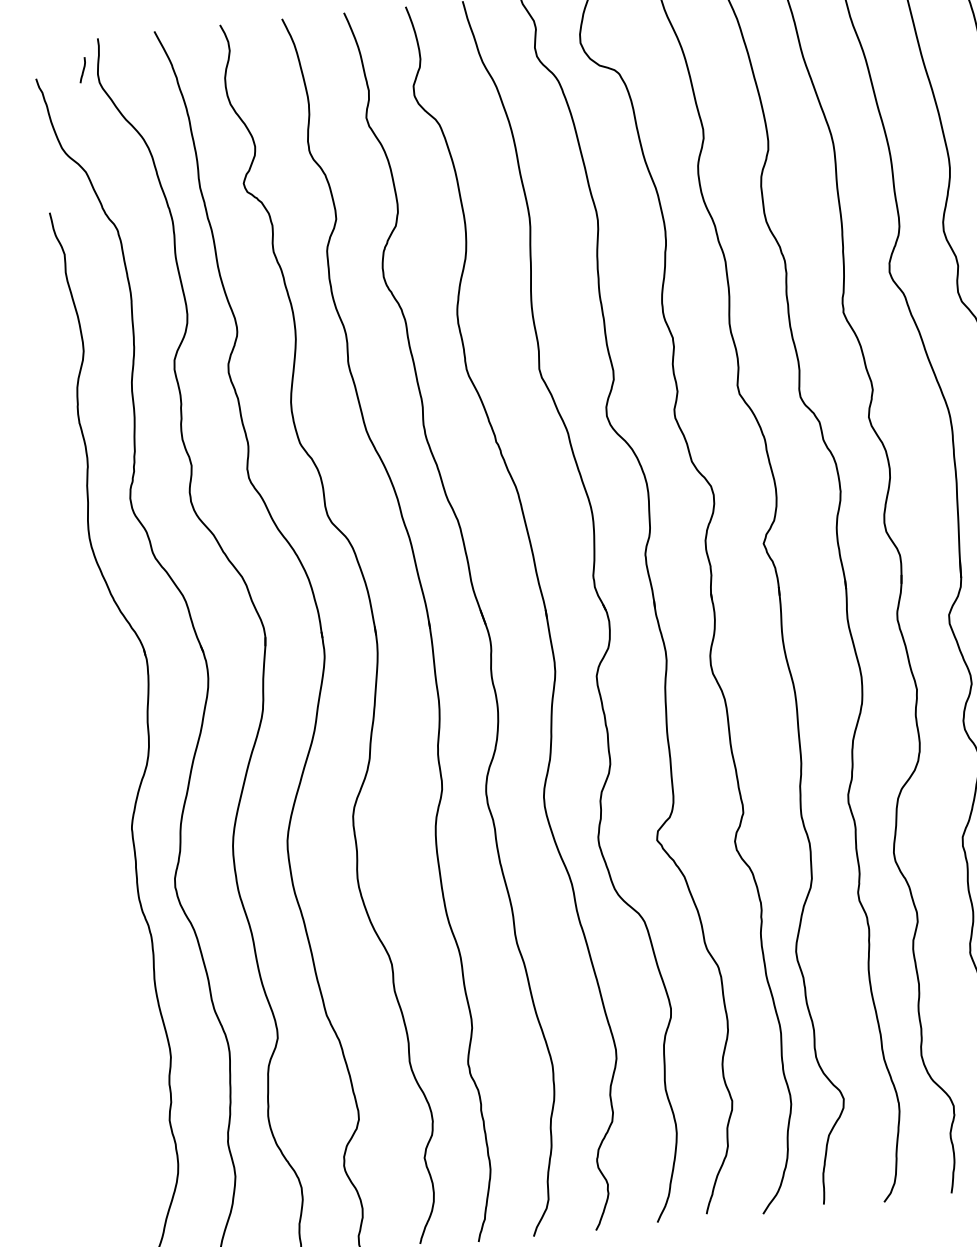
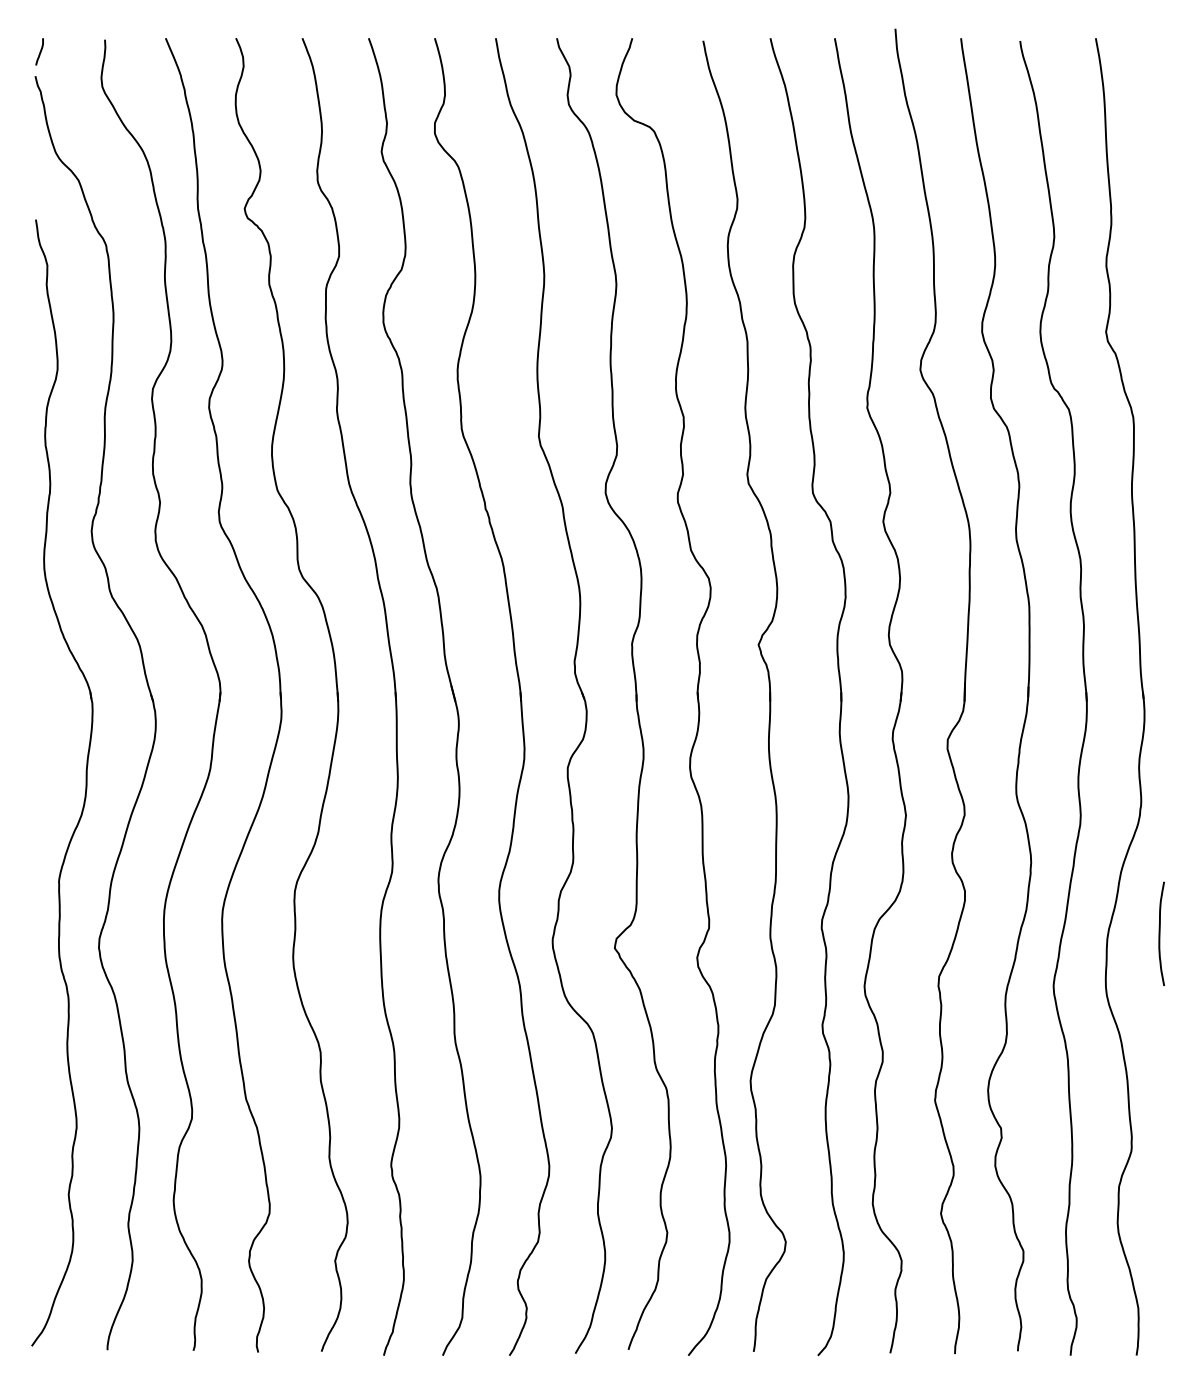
curve: (82, 69) -> (39, 51), moved

